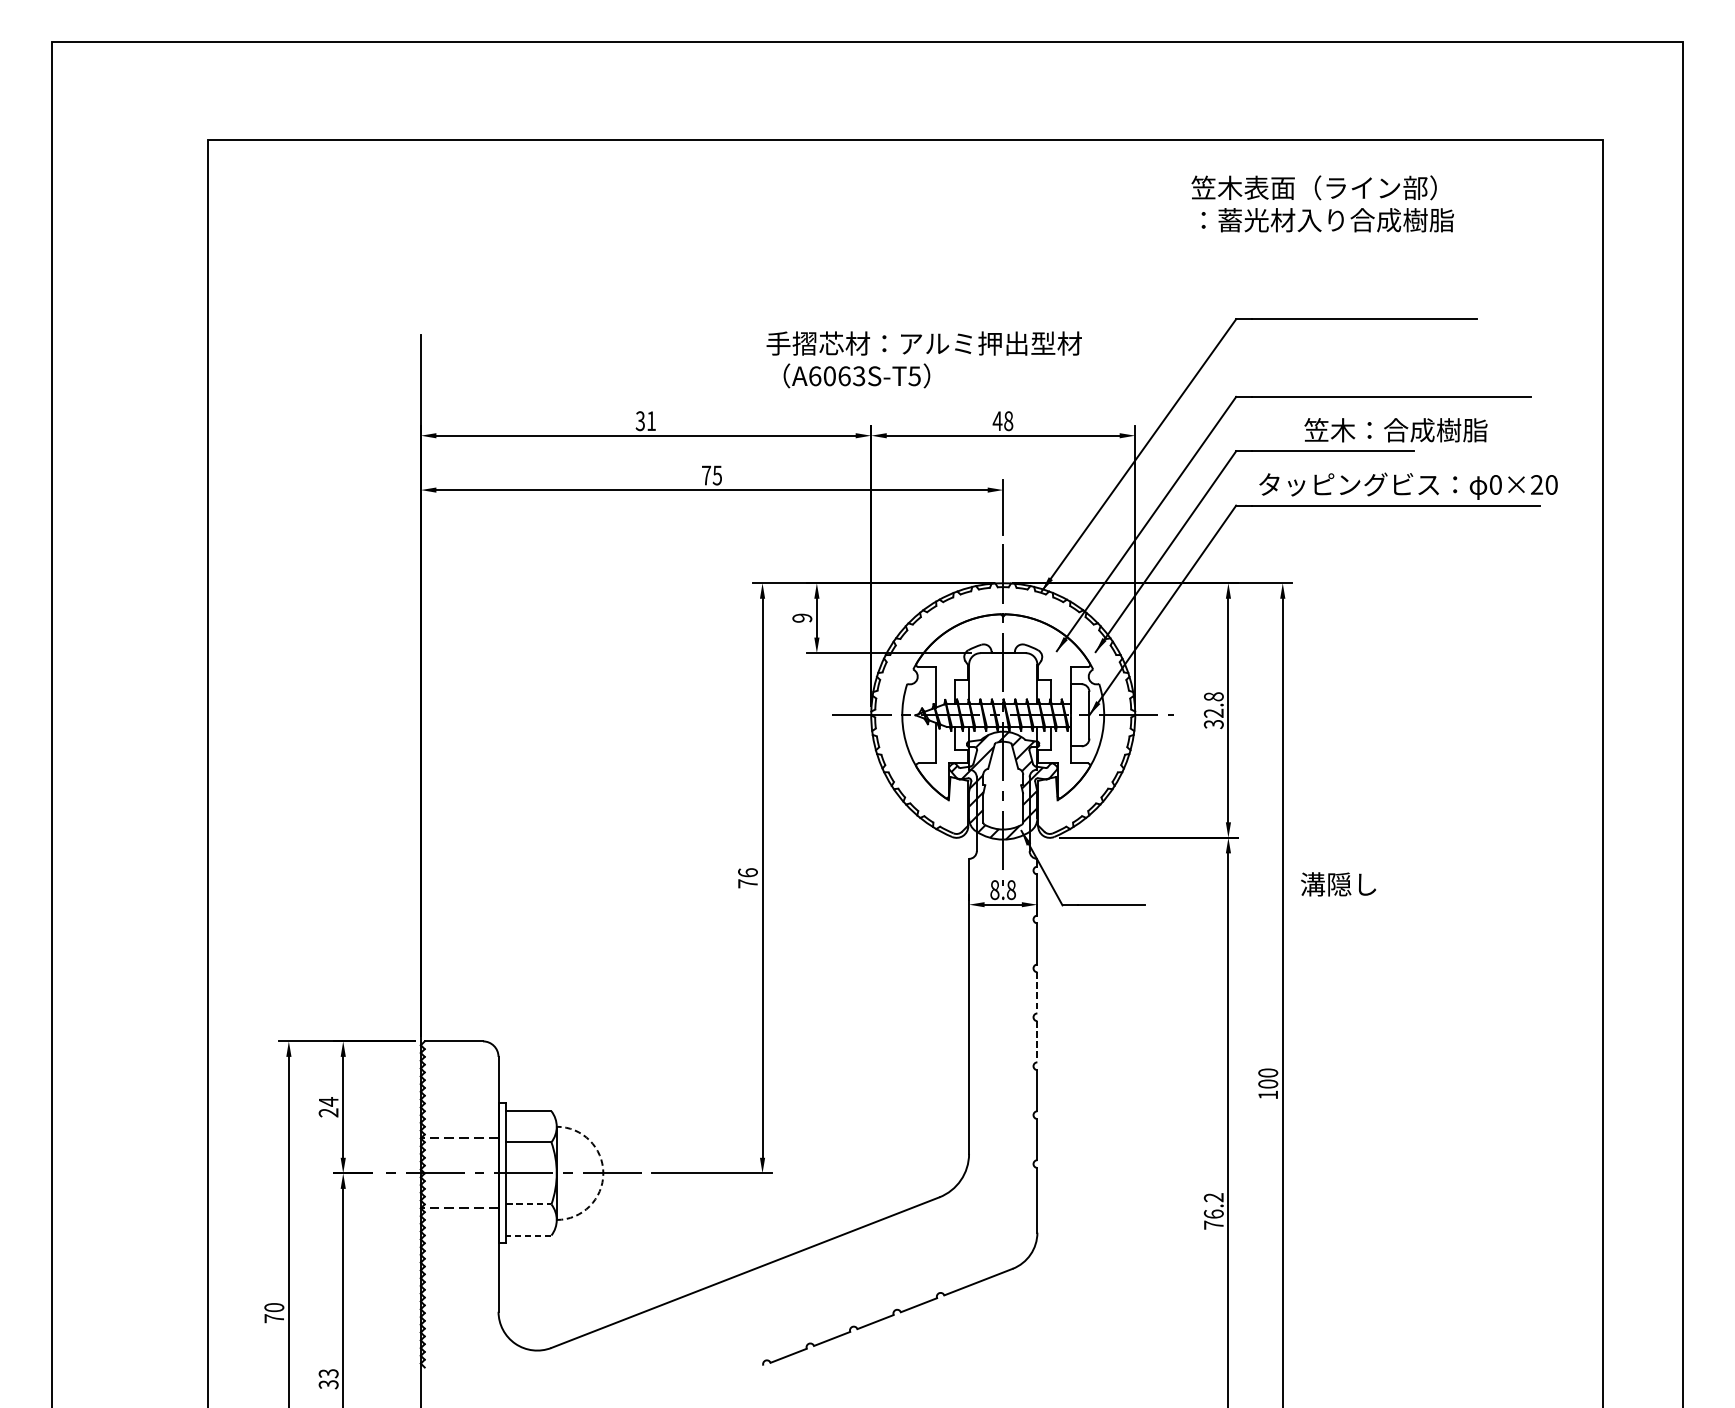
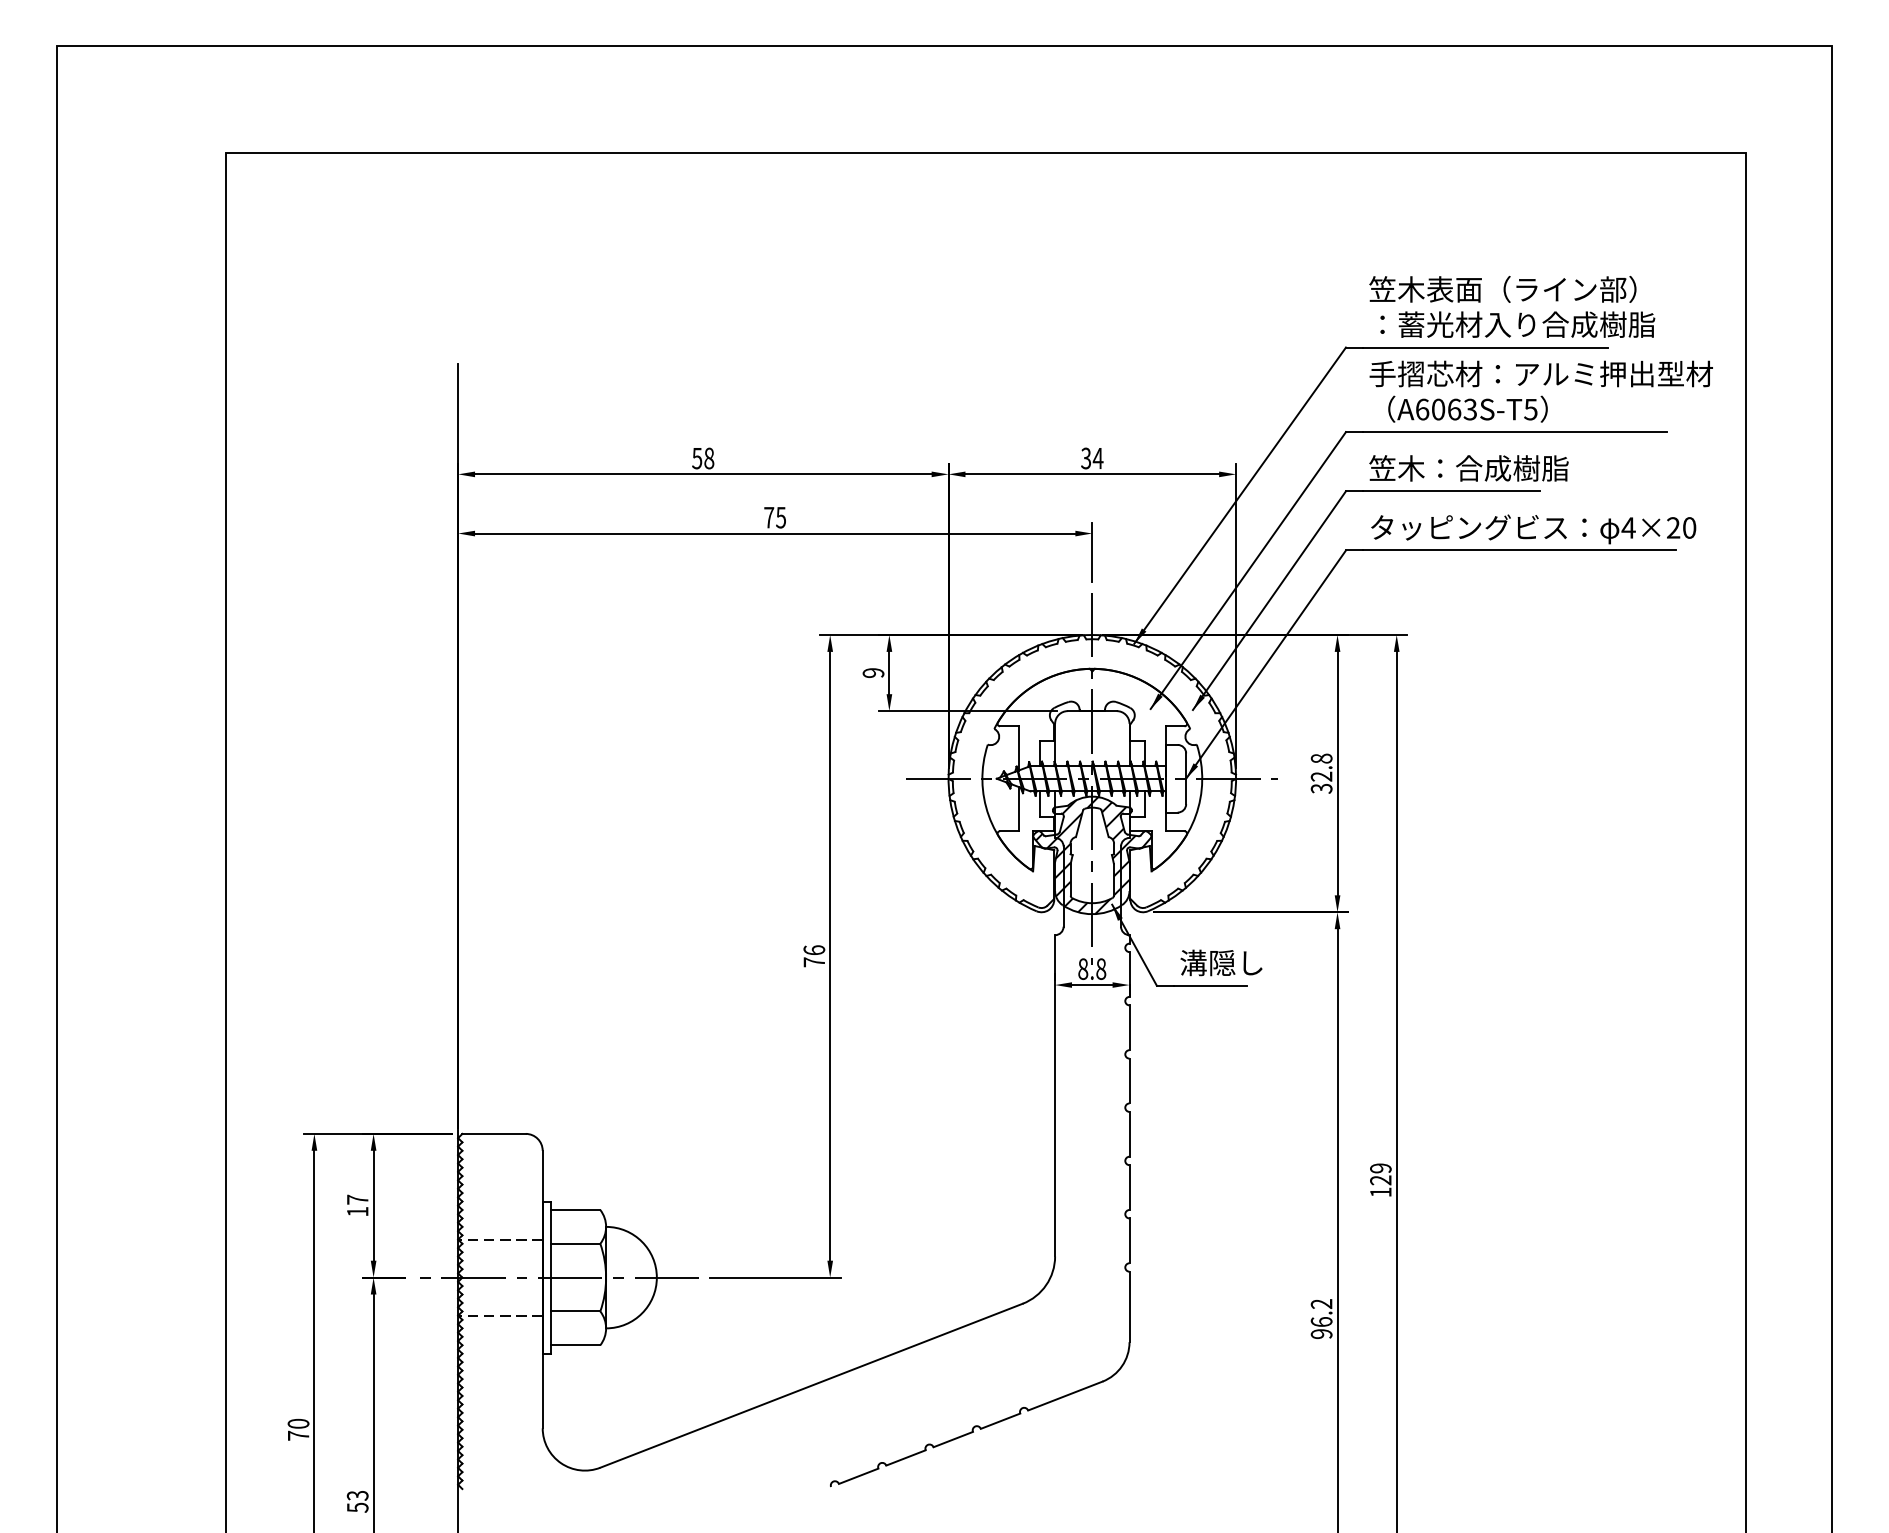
text: (1322, 203) -> (1512, 306), moved
text: (923, 359) -> (1540, 391), moved
text: (646, 421) -> (703, 458), 31 -> 58
text: (1002, 421) -> (1091, 458), 48 -> 34
text: (1395, 430) -> (1468, 468), moved
text: (1495, 484) -> (1628, 527), 0×20 -> 4×20
text: (1338, 883) -> (1221, 962), moved
line: (1037, 993) -> (1129, 1081), dashed -> solid
line: (1037, 1041) -> (1129, 1134), dashed -> solid
text: (1267, 1078) -> (1380, 1174), 100 -> 129
text: (328, 1107) -> (357, 1205), 24 -> 17
arc: (603, 1173) -> (656, 1277), dashed -> solid
line: (528, 1204) -> (575, 1311), dashed -> solid
text: (1213, 1225) -> (1321, 1334), 76.2 -> 96.2
line: (528, 1235) -> (575, 1345), dashed -> solid
text: (327, 1384) -> (356, 1507), 33 -> 53

